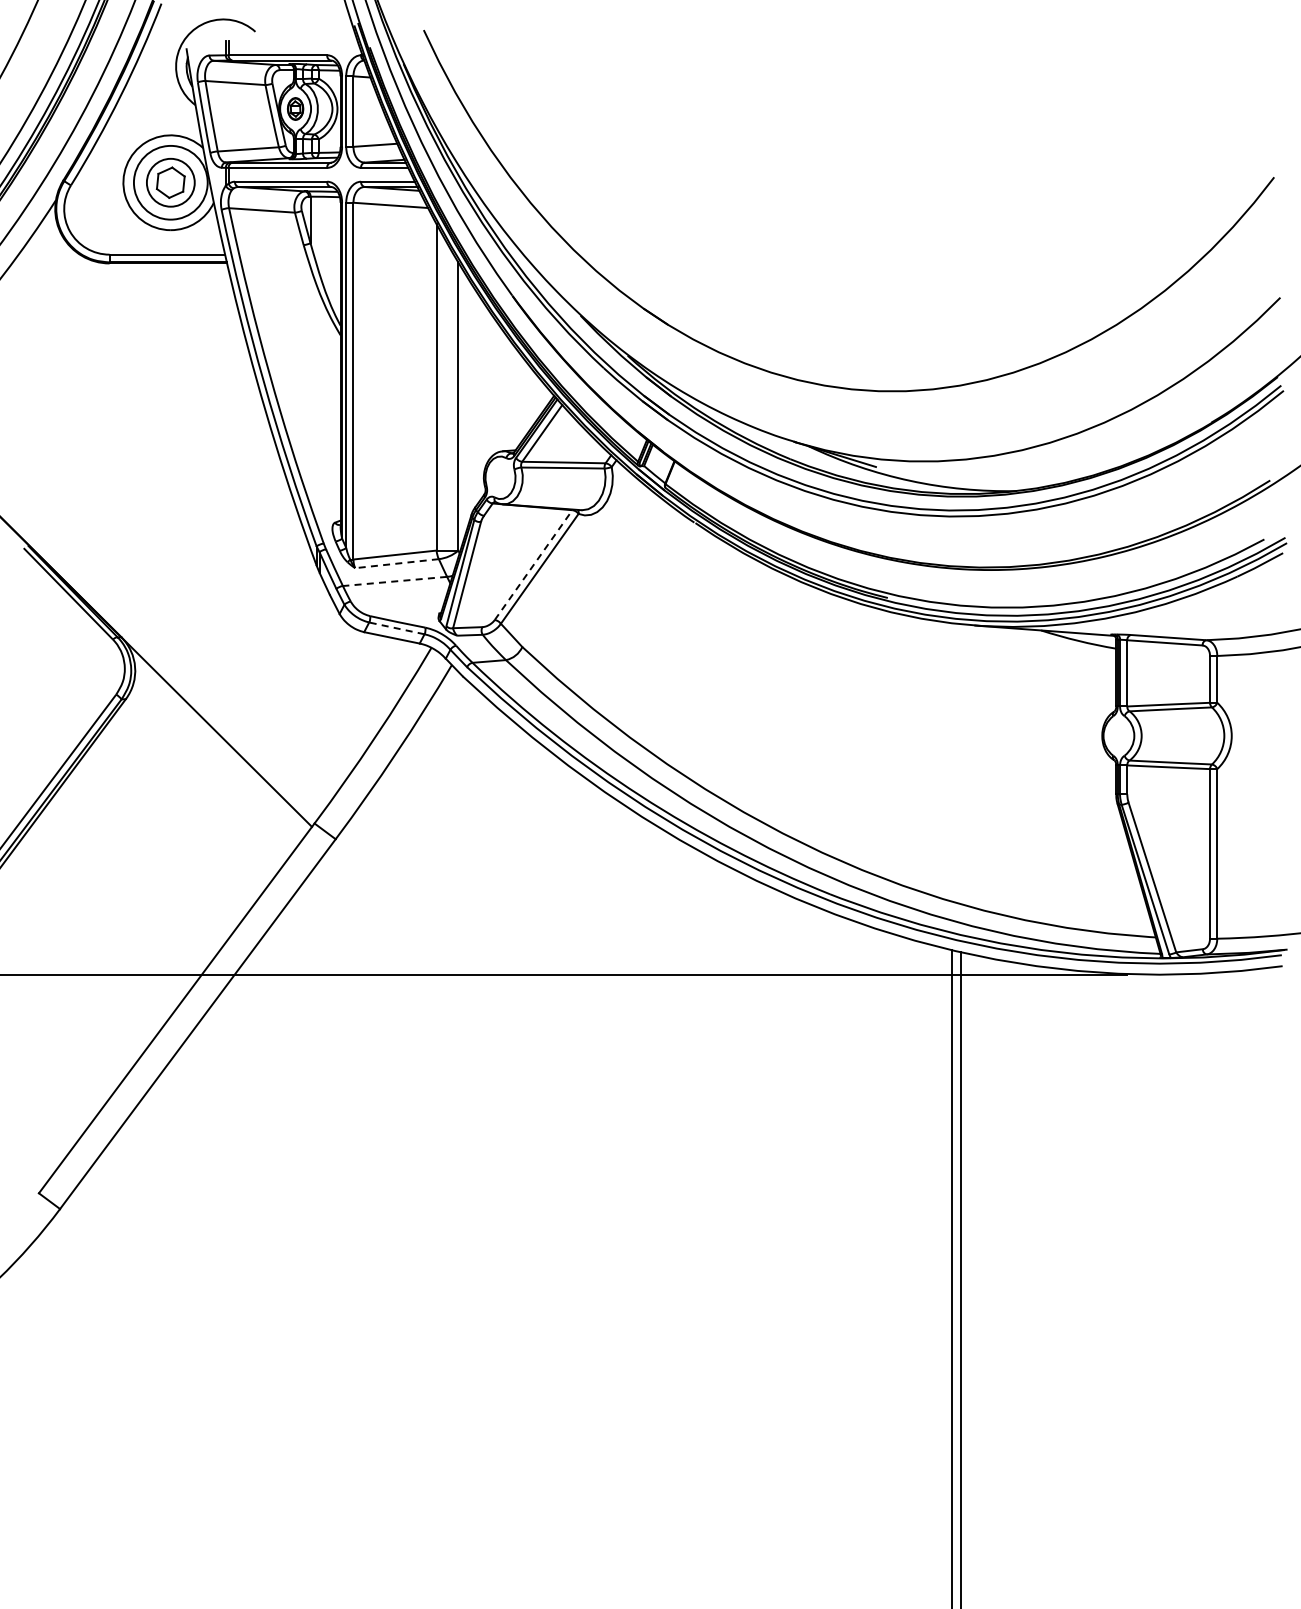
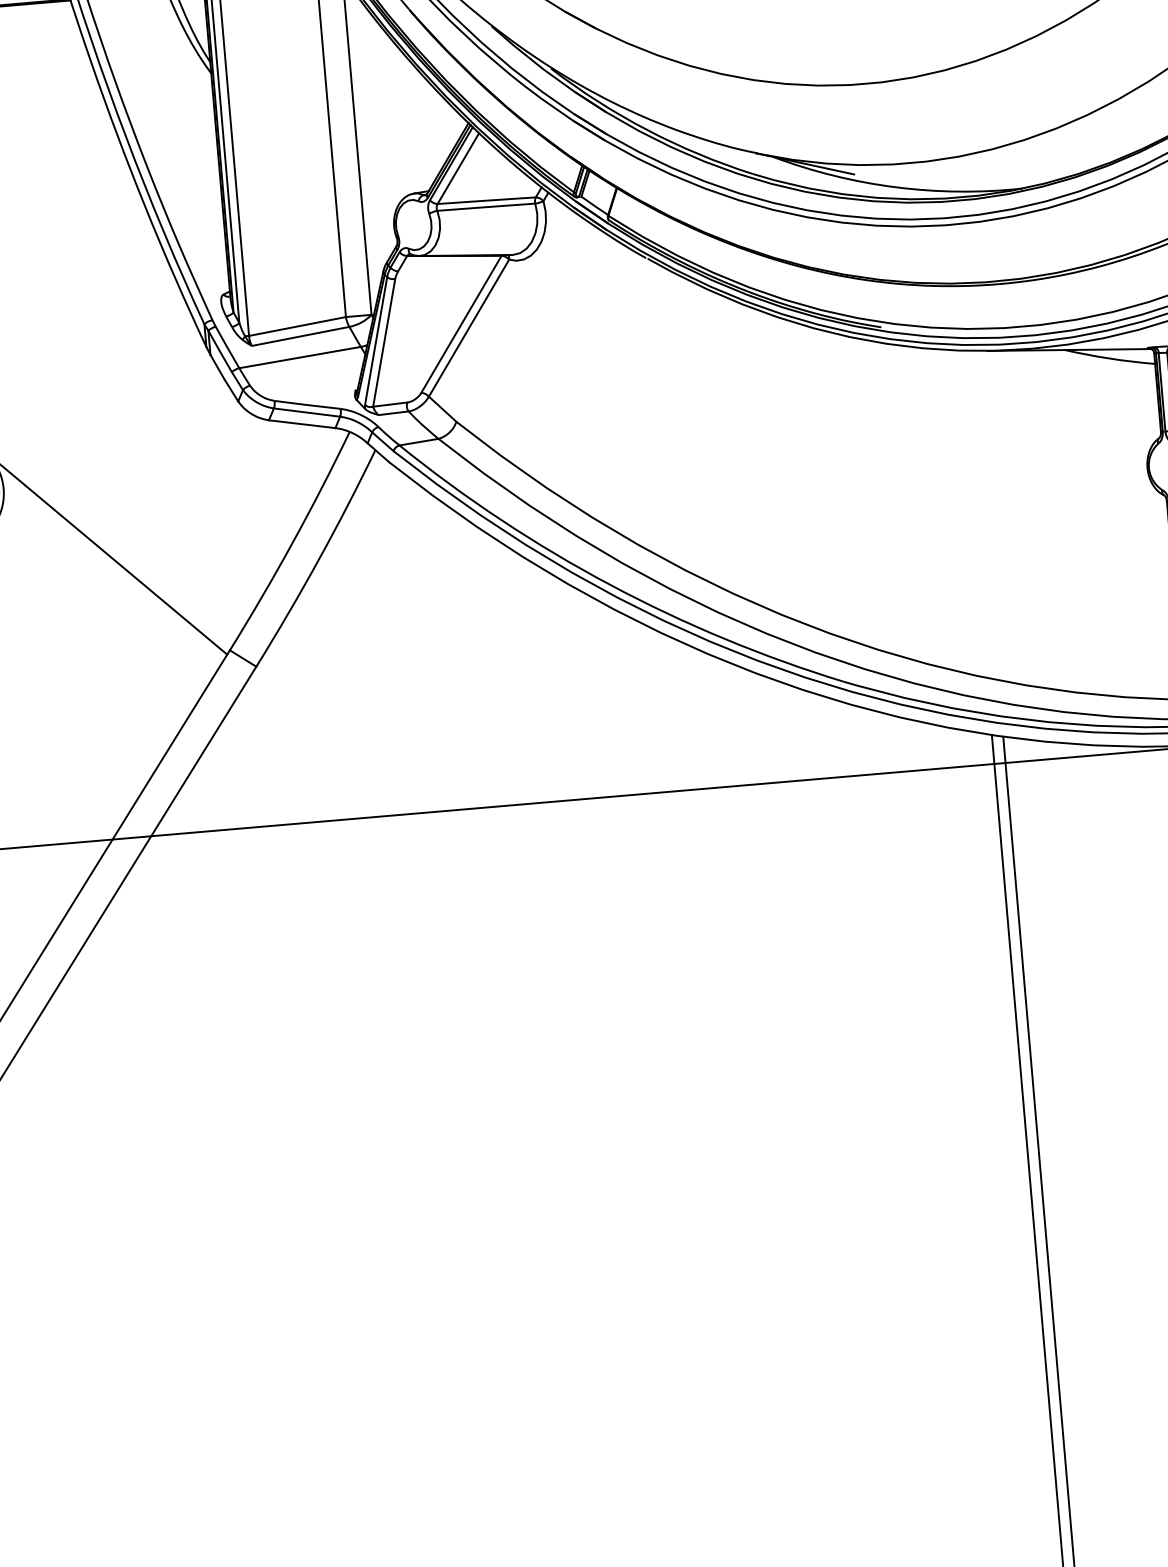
line: (397, 563) -> (301, 336), dashed -> solid
line: (533, 564) -> (461, 323), dashed -> solid
line: (394, 581) -> (299, 357), dashed -> solid
line: (396, 628) -> (306, 412), dashed -> solid

